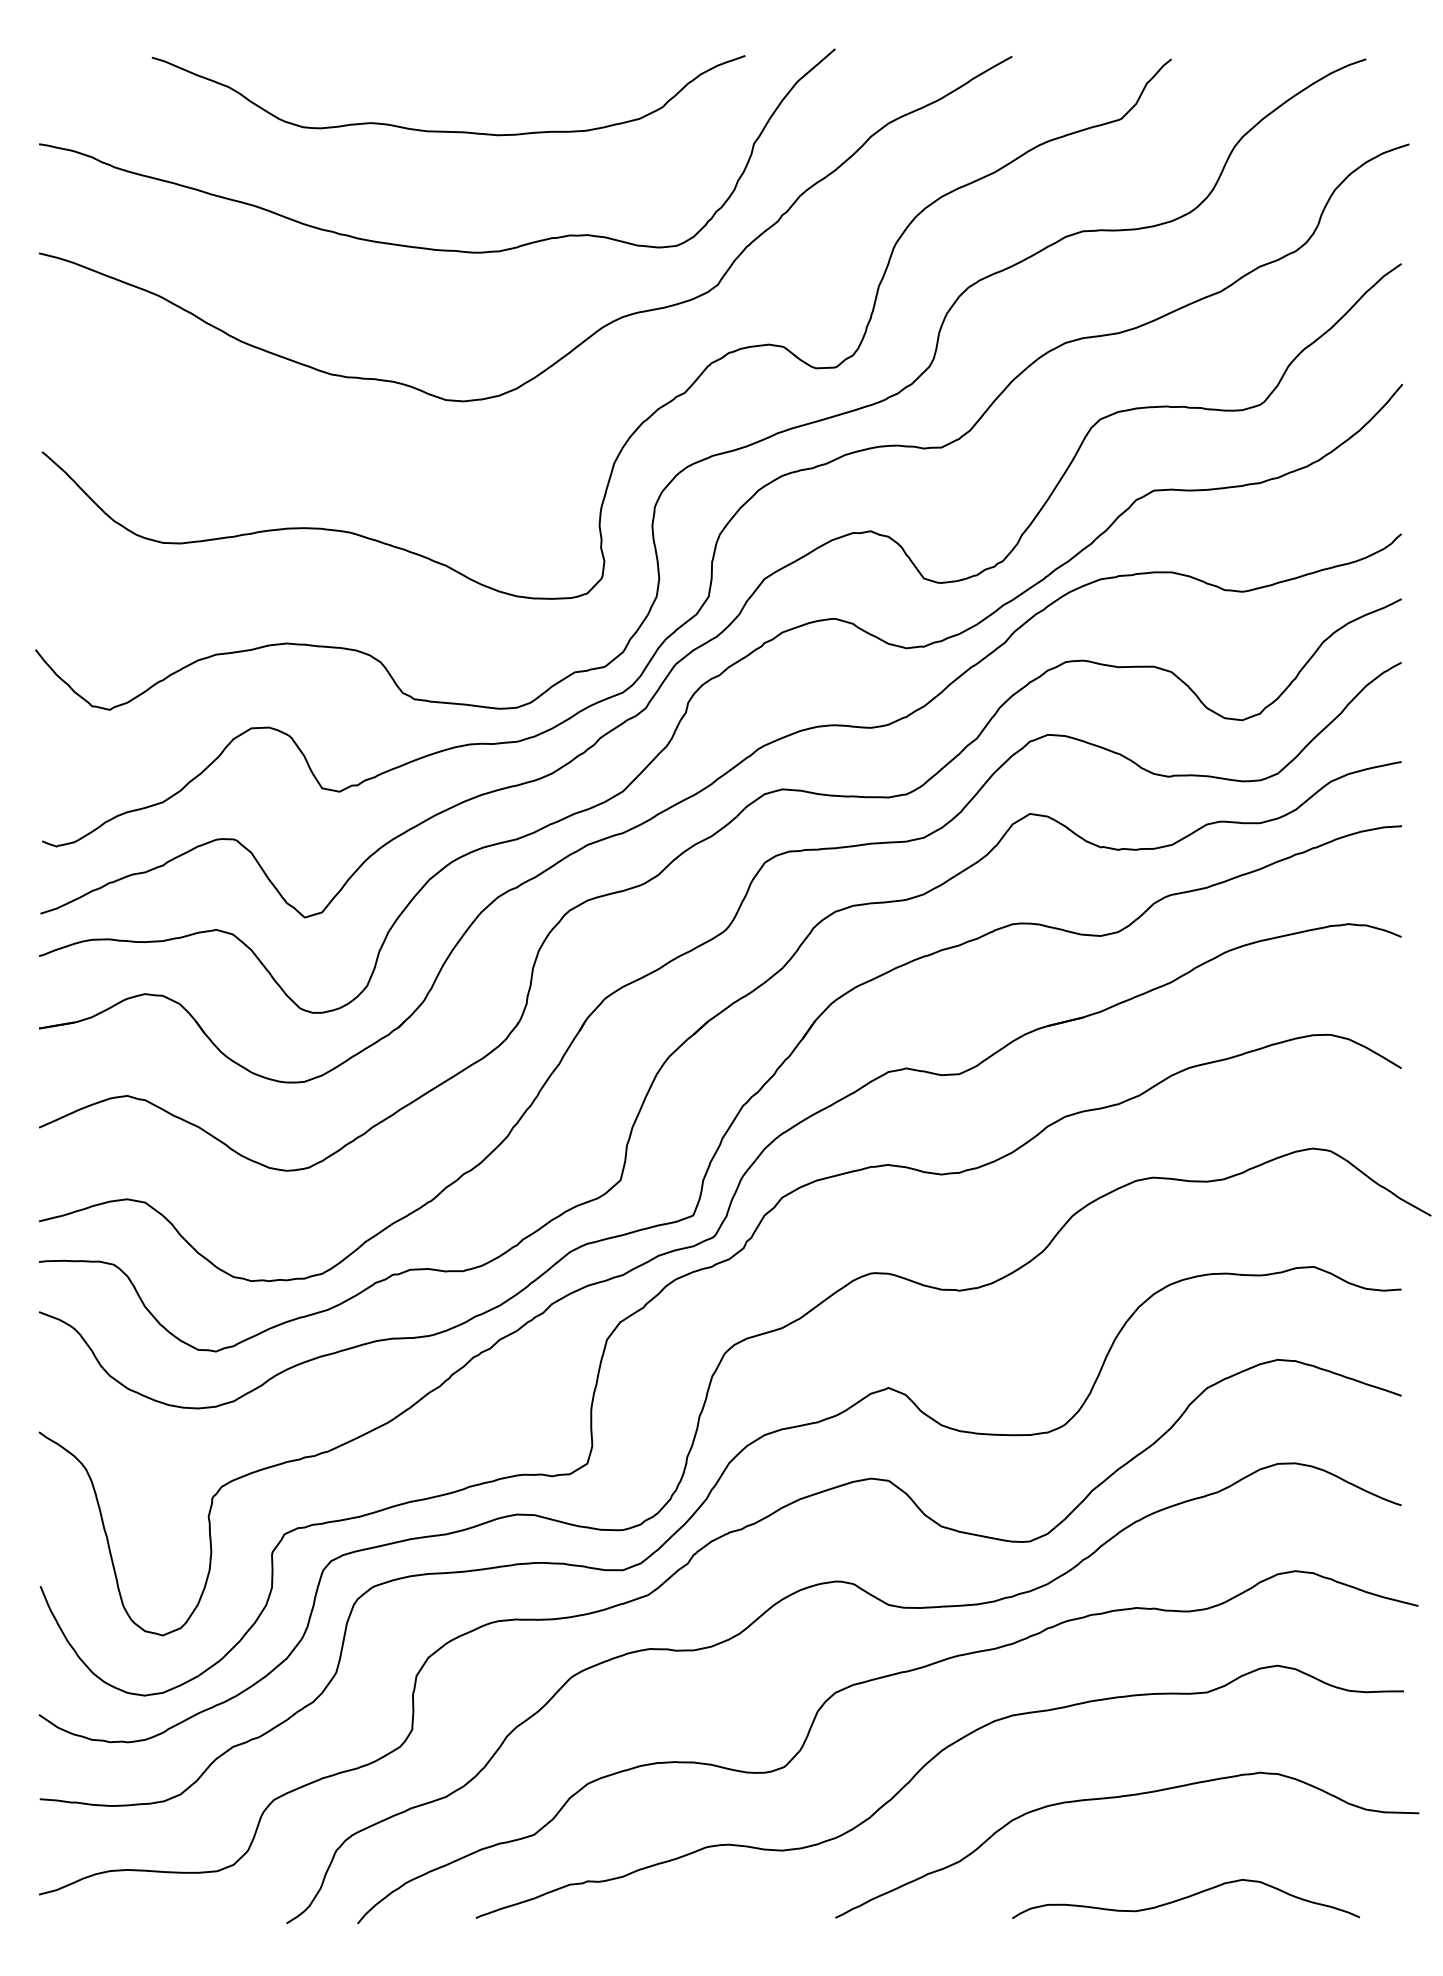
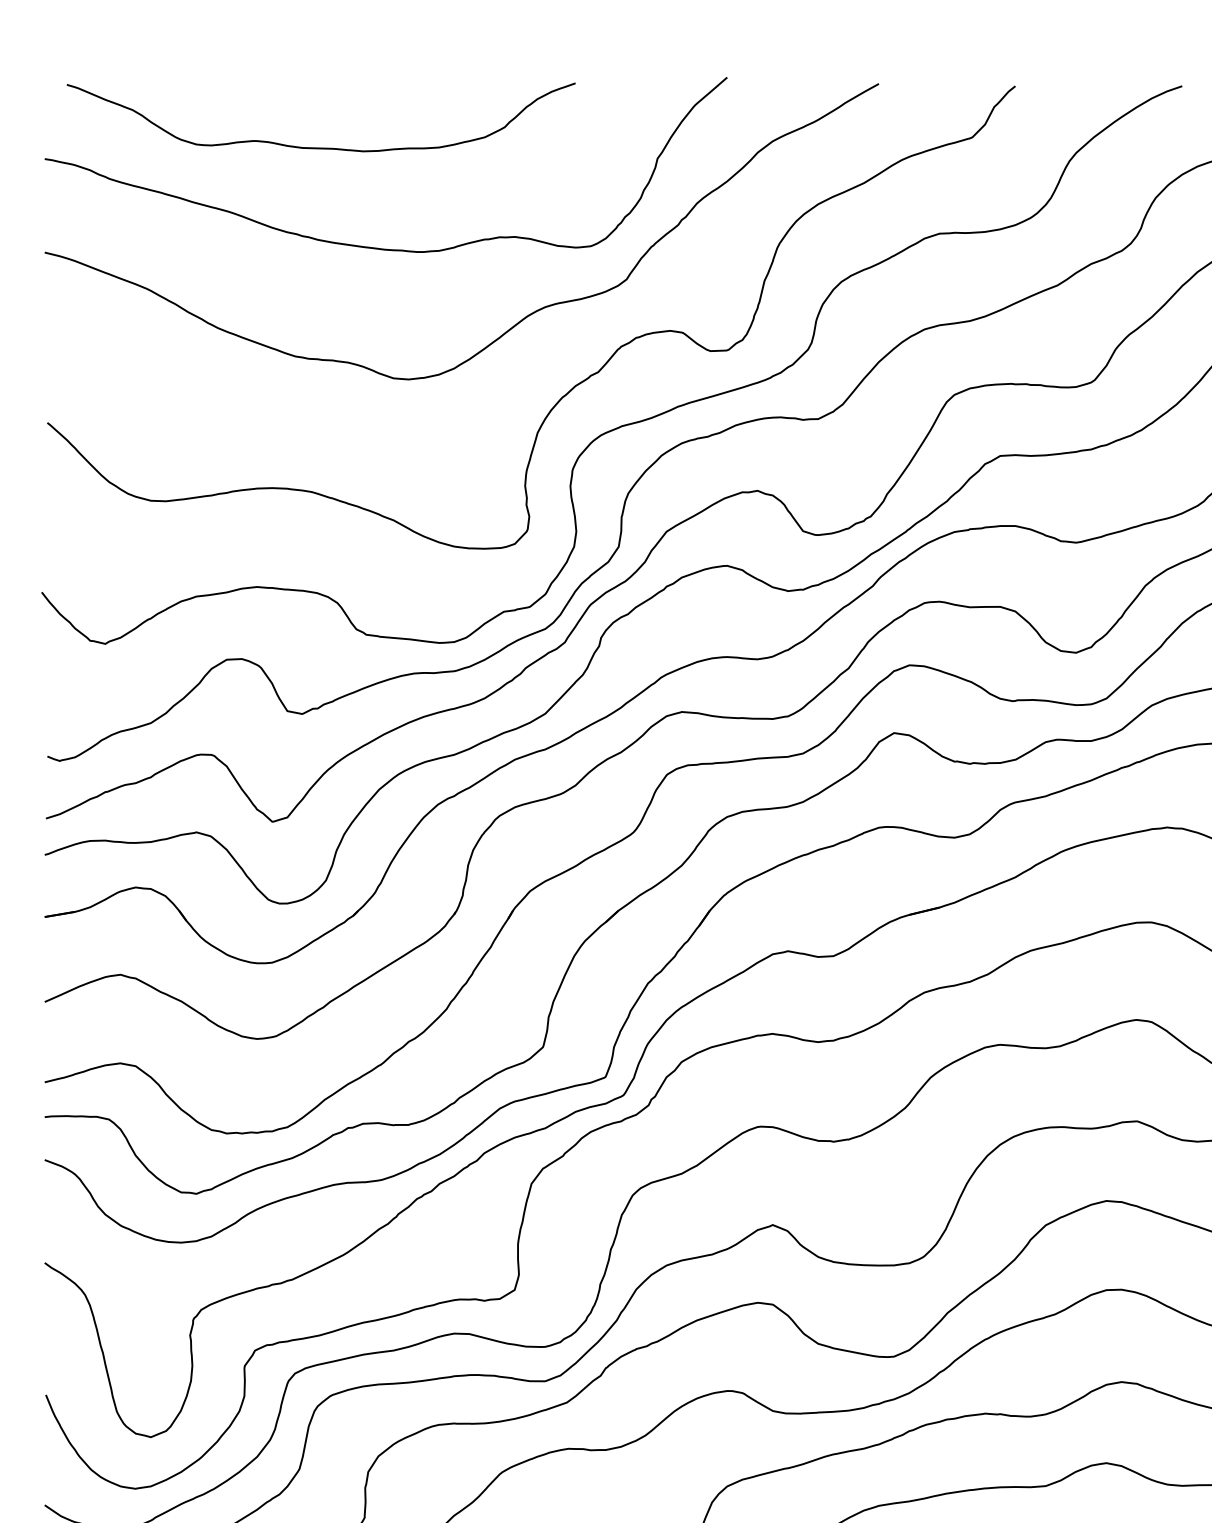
curve: (446, 130) -> (319, 147), moved

